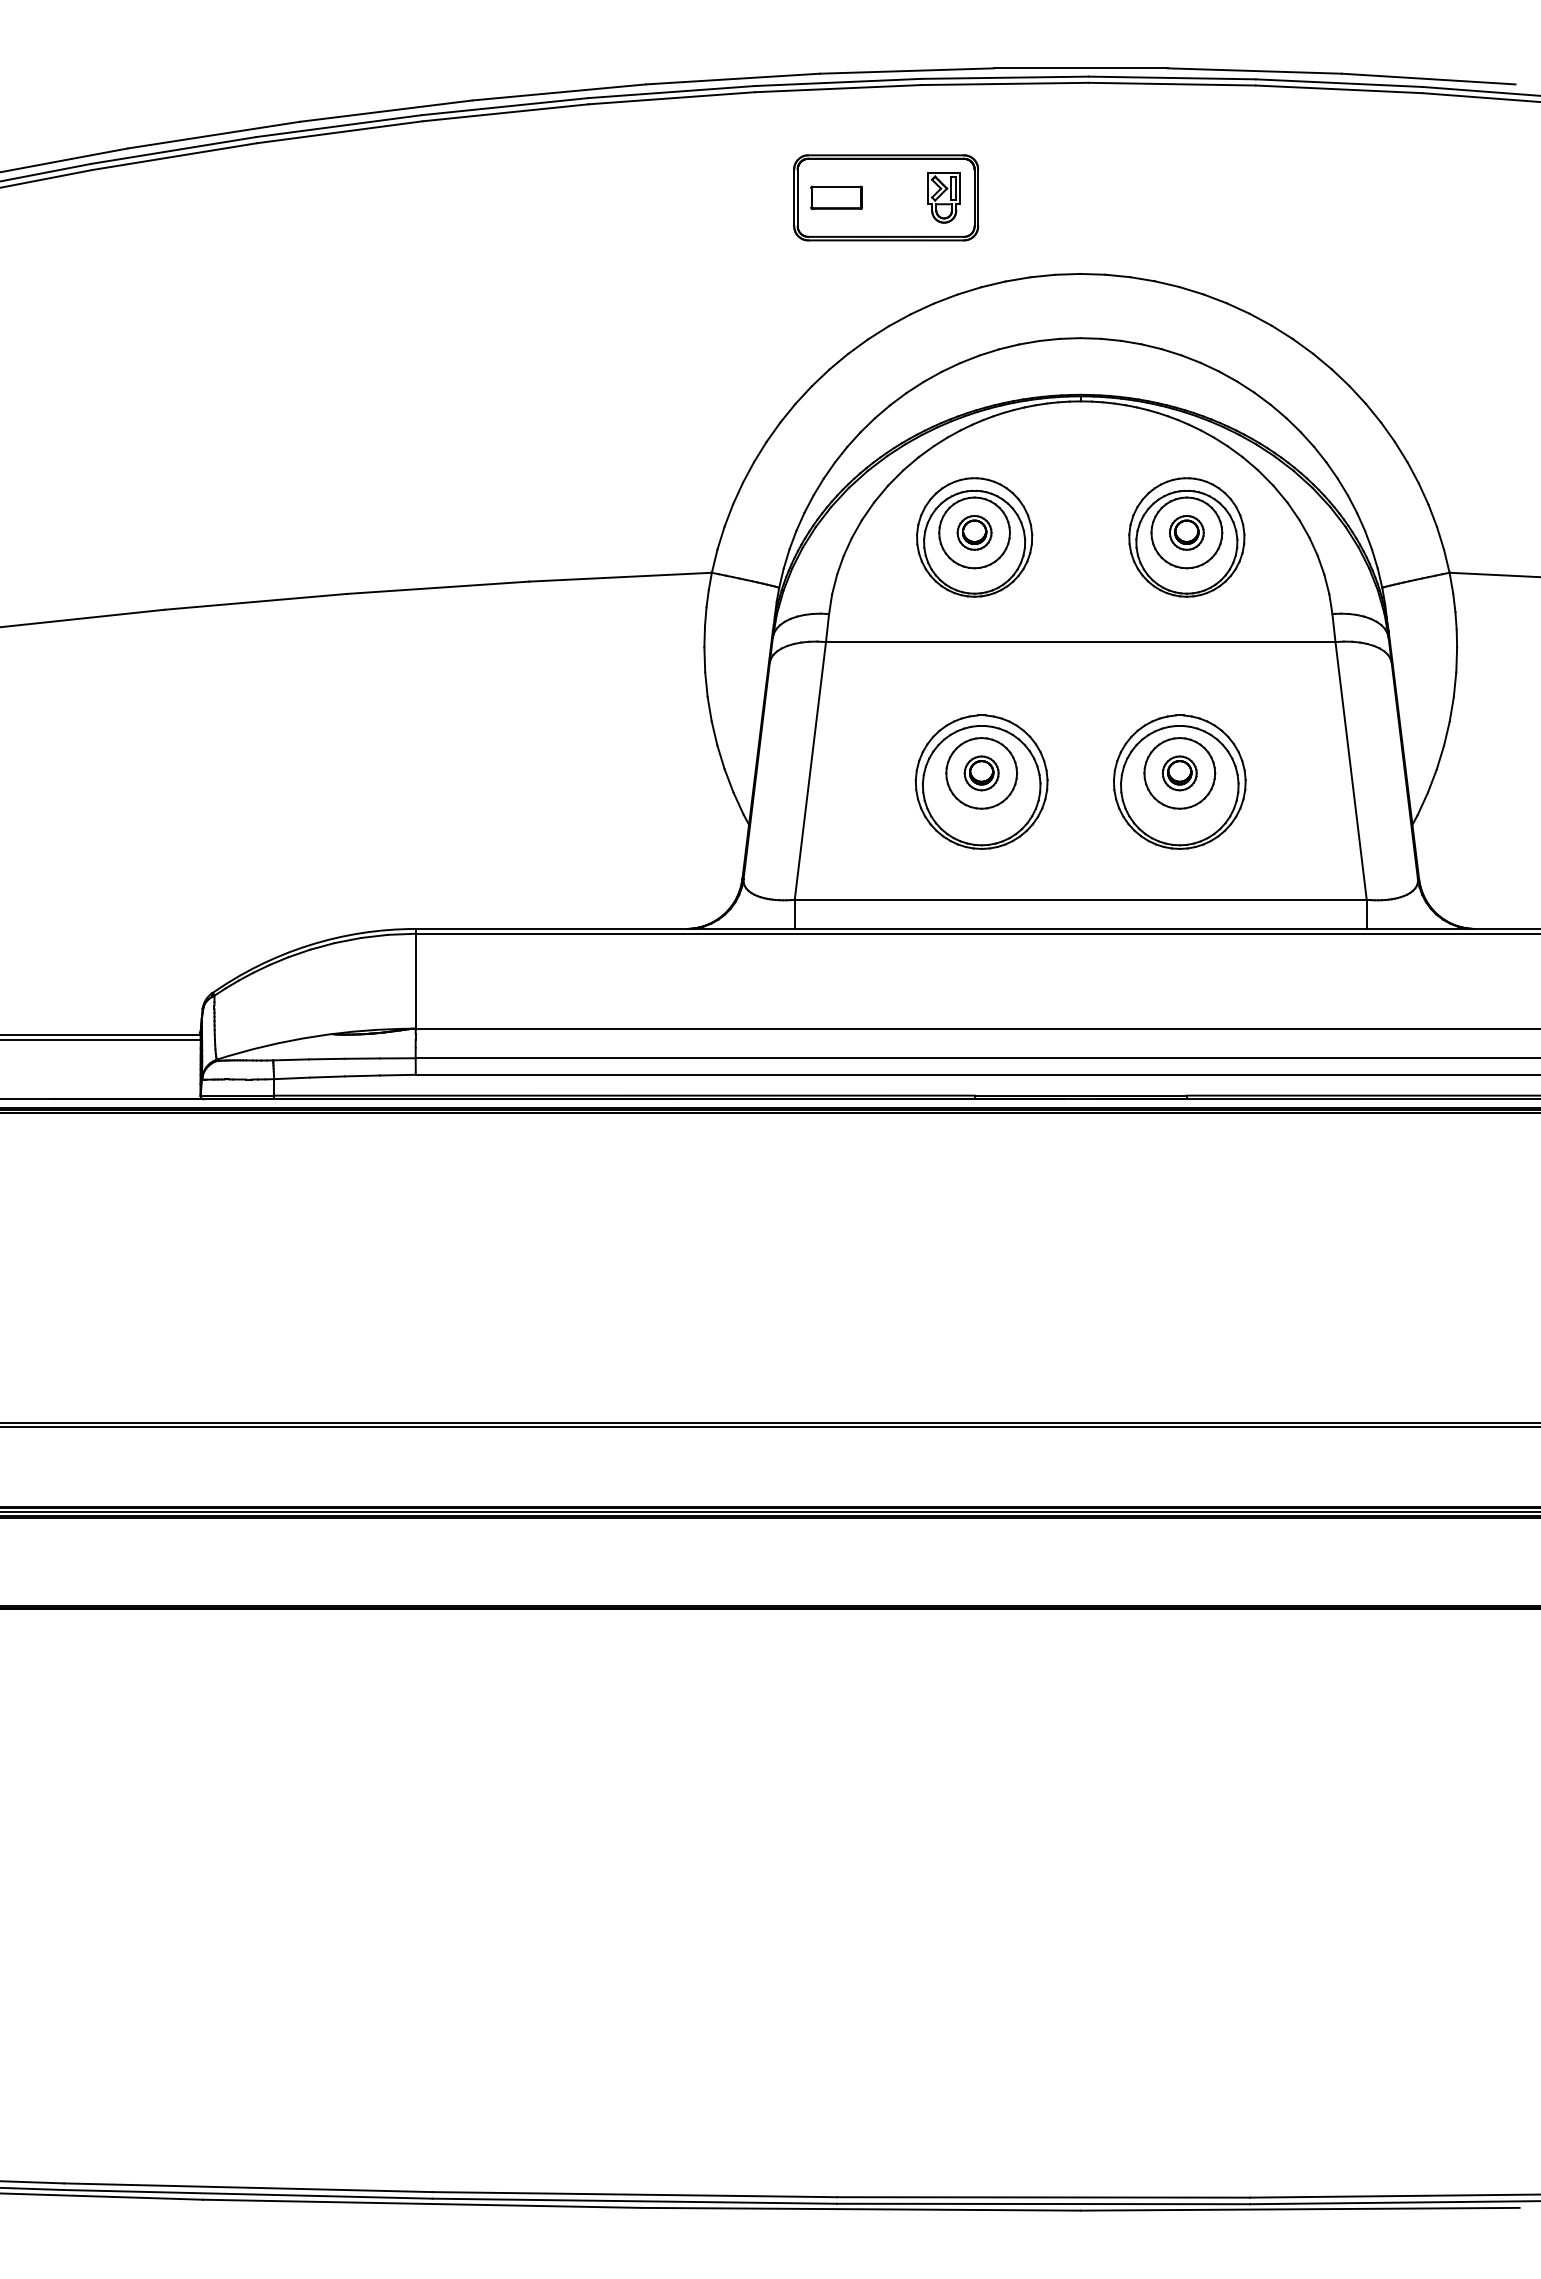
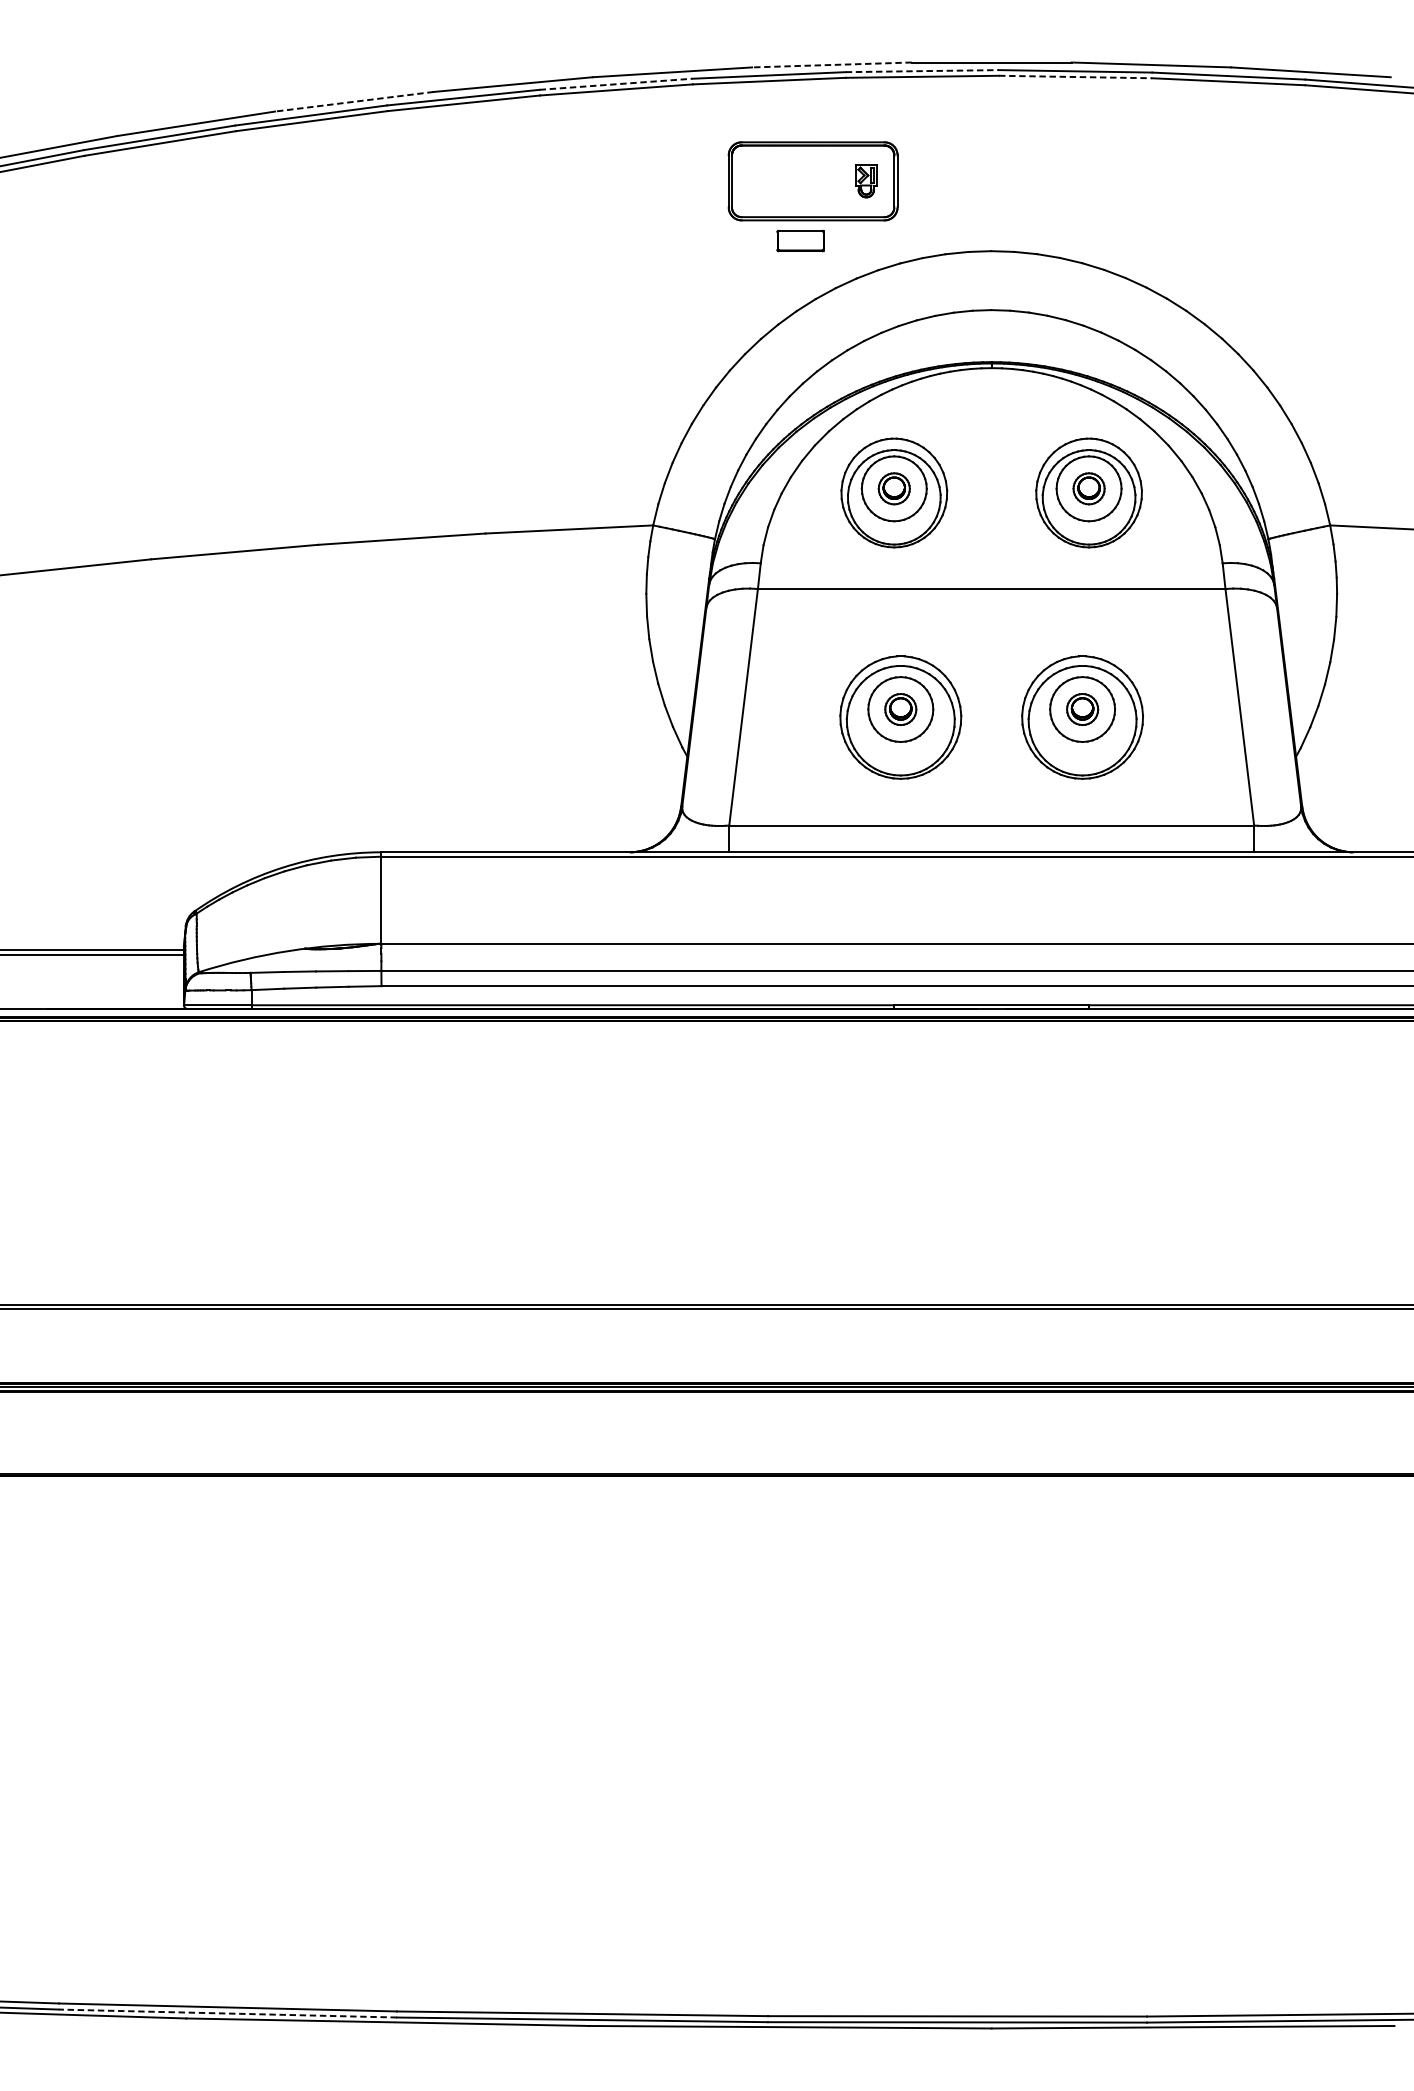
line: (906, 71) -> (831, 65), solid -> dashed
line: (1005, 77) -> (922, 70), solid -> dashed
line: (1172, 84) -> (1075, 77), solid -> dashed
line: (671, 92) -> (616, 84), solid -> dashed
line: (385, 111) -> (353, 102), solid -> dashed
part: (836, 197) -> (800, 240), moved
part: (943, 197) -> (865, 181), size x0.7
line: (247, 2194) -> (227, 2013), solid -> dashed

